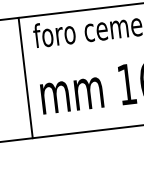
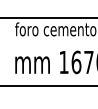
line: (25, 78) -> (7, 52), removed

